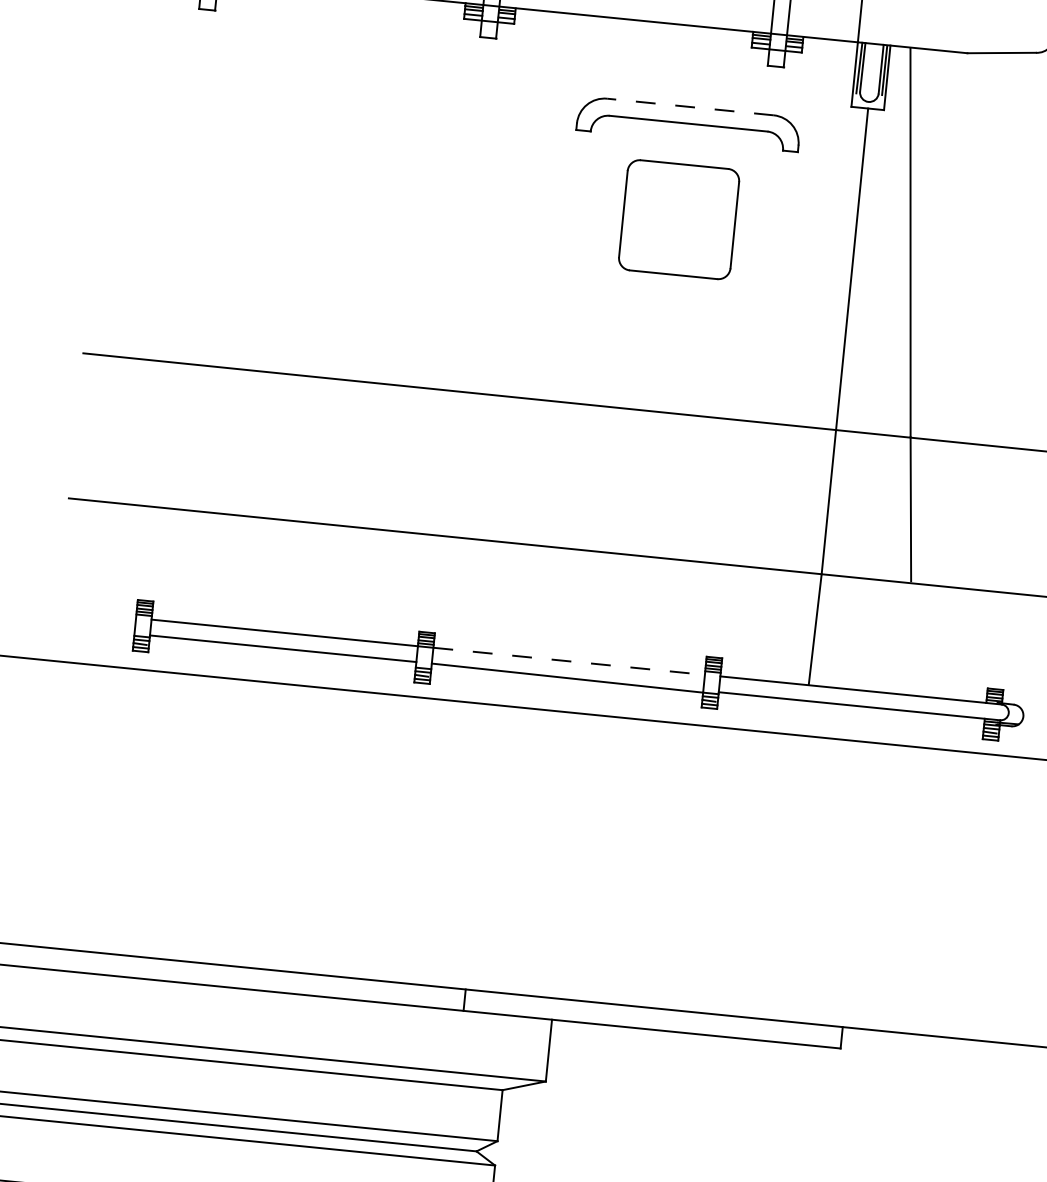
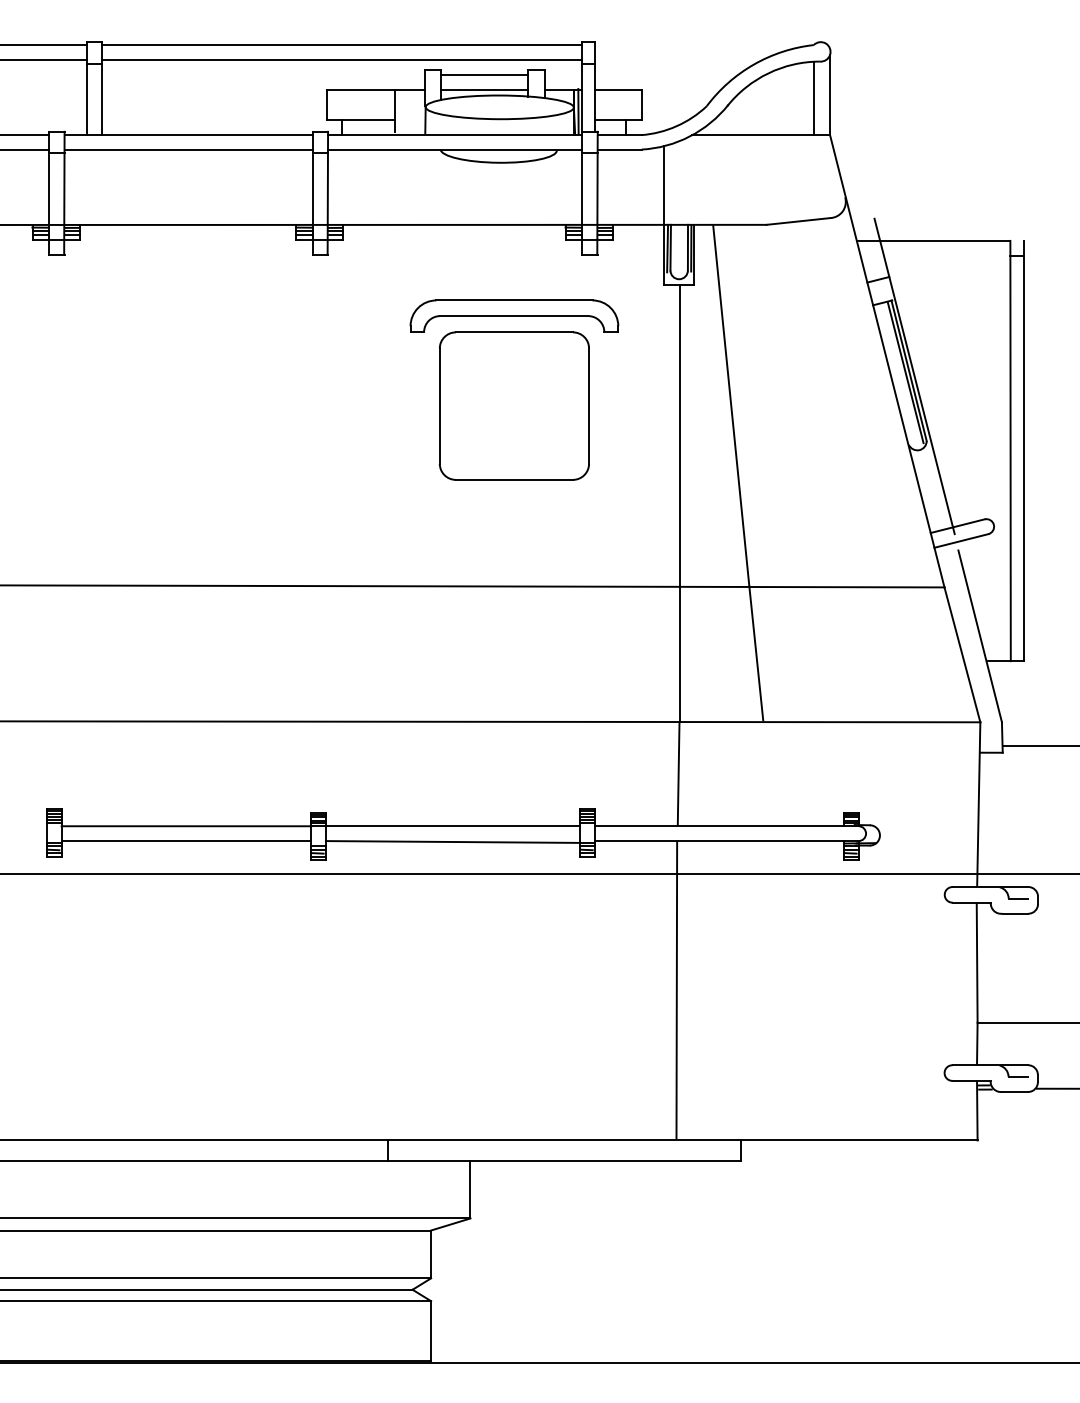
line: (689, 106) -> (513, 300), dashed -> solid
part: (678, 218) -> (513, 405), size x1.43
line: (569, 661) -> (453, 826), dashed -> solid
line: (789, 859) -> (676, 989), added

